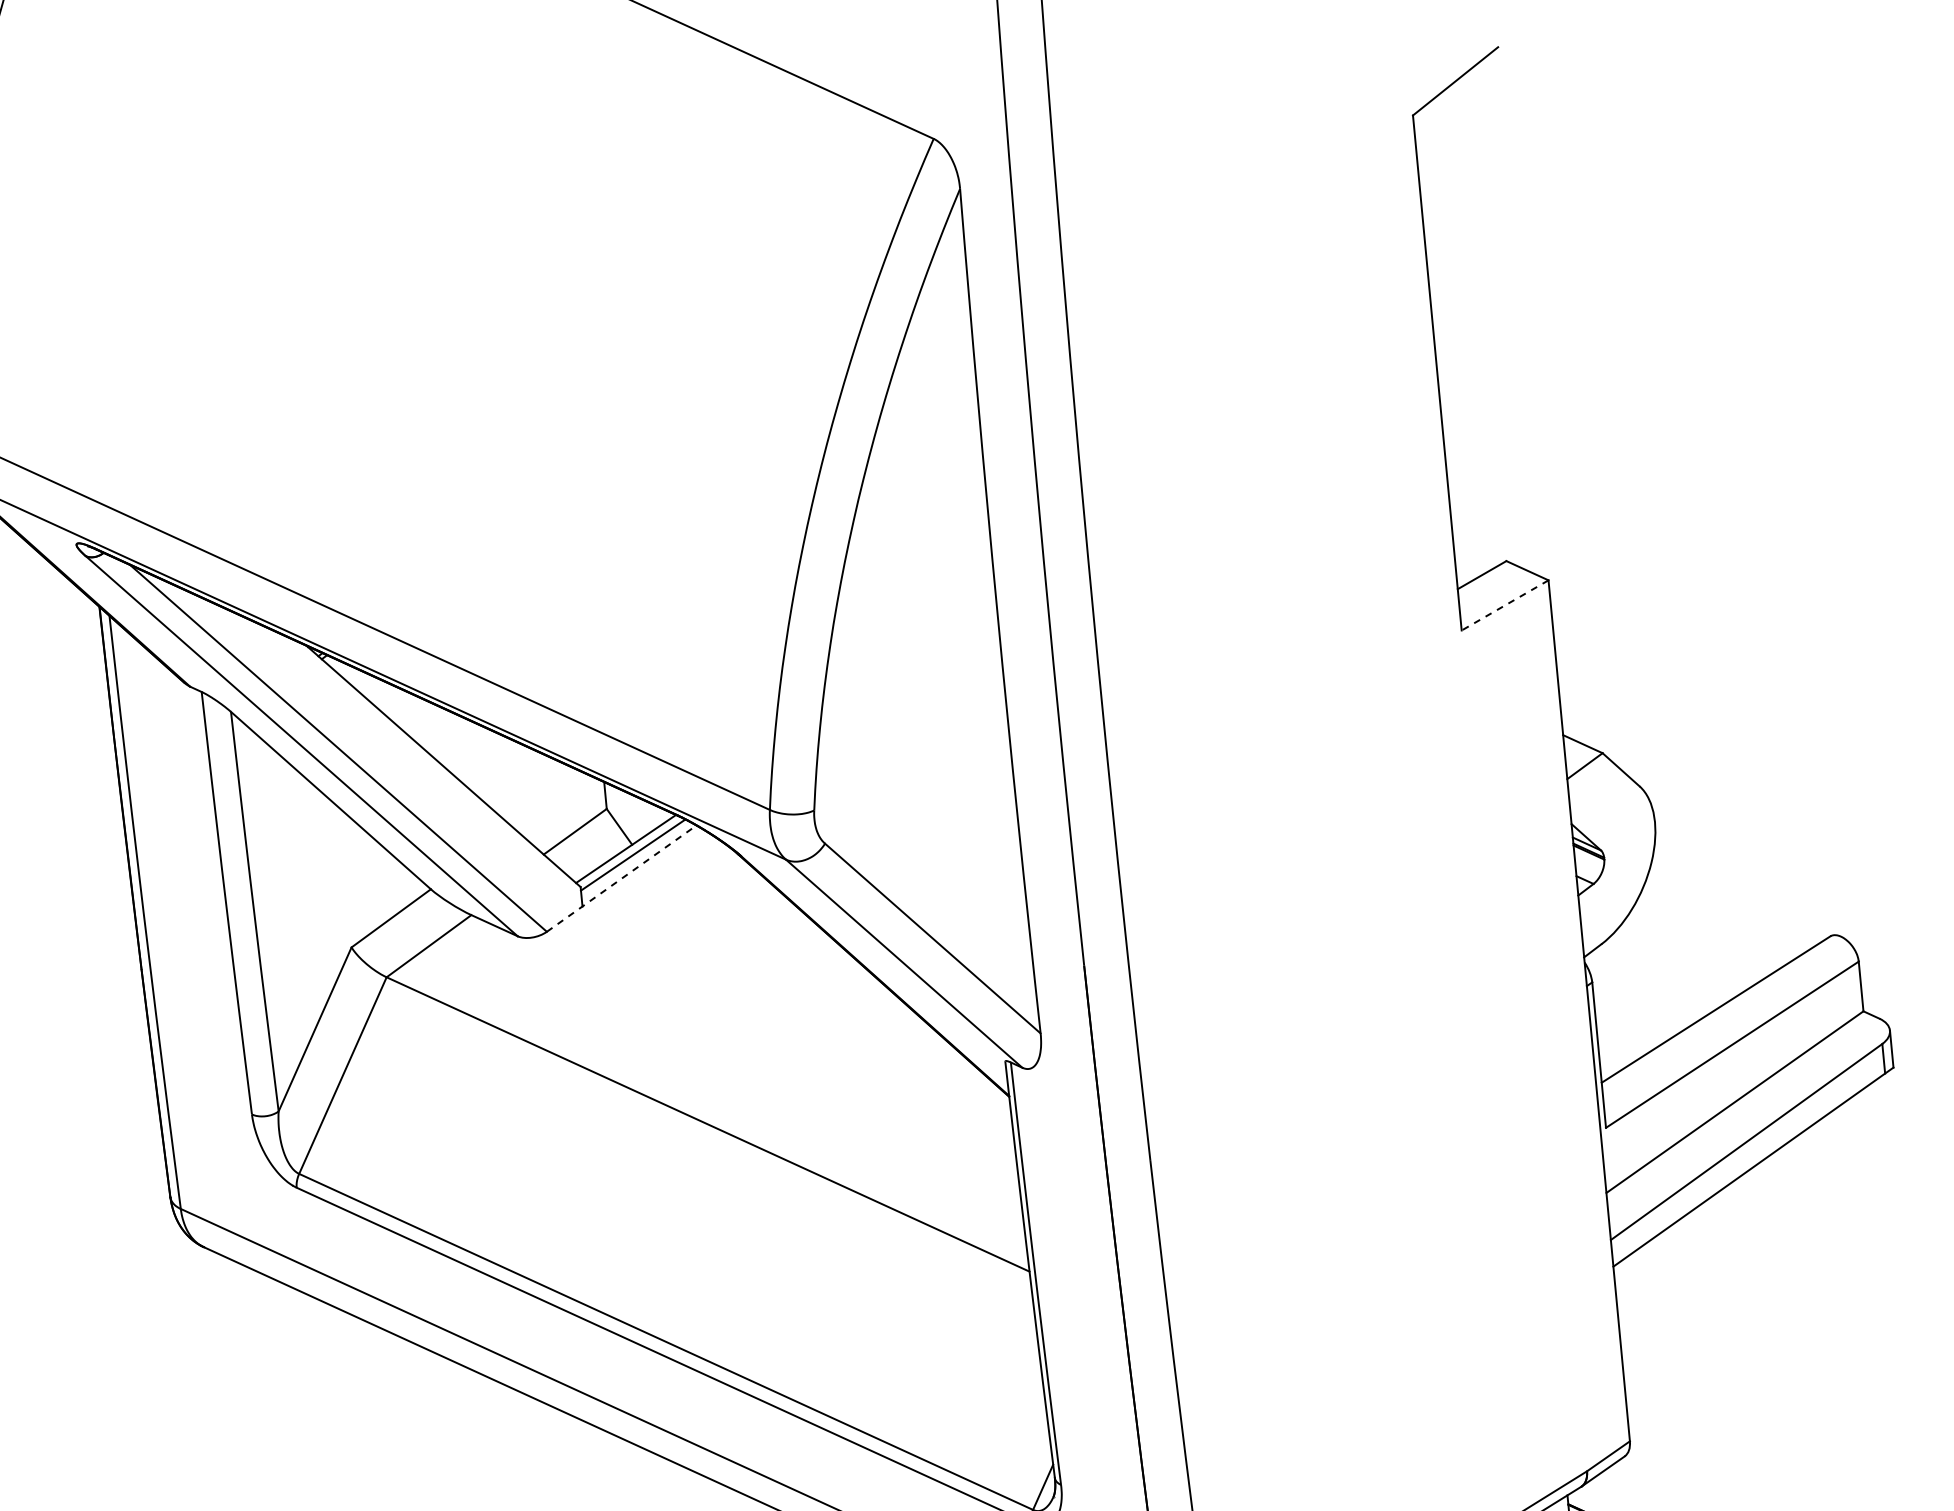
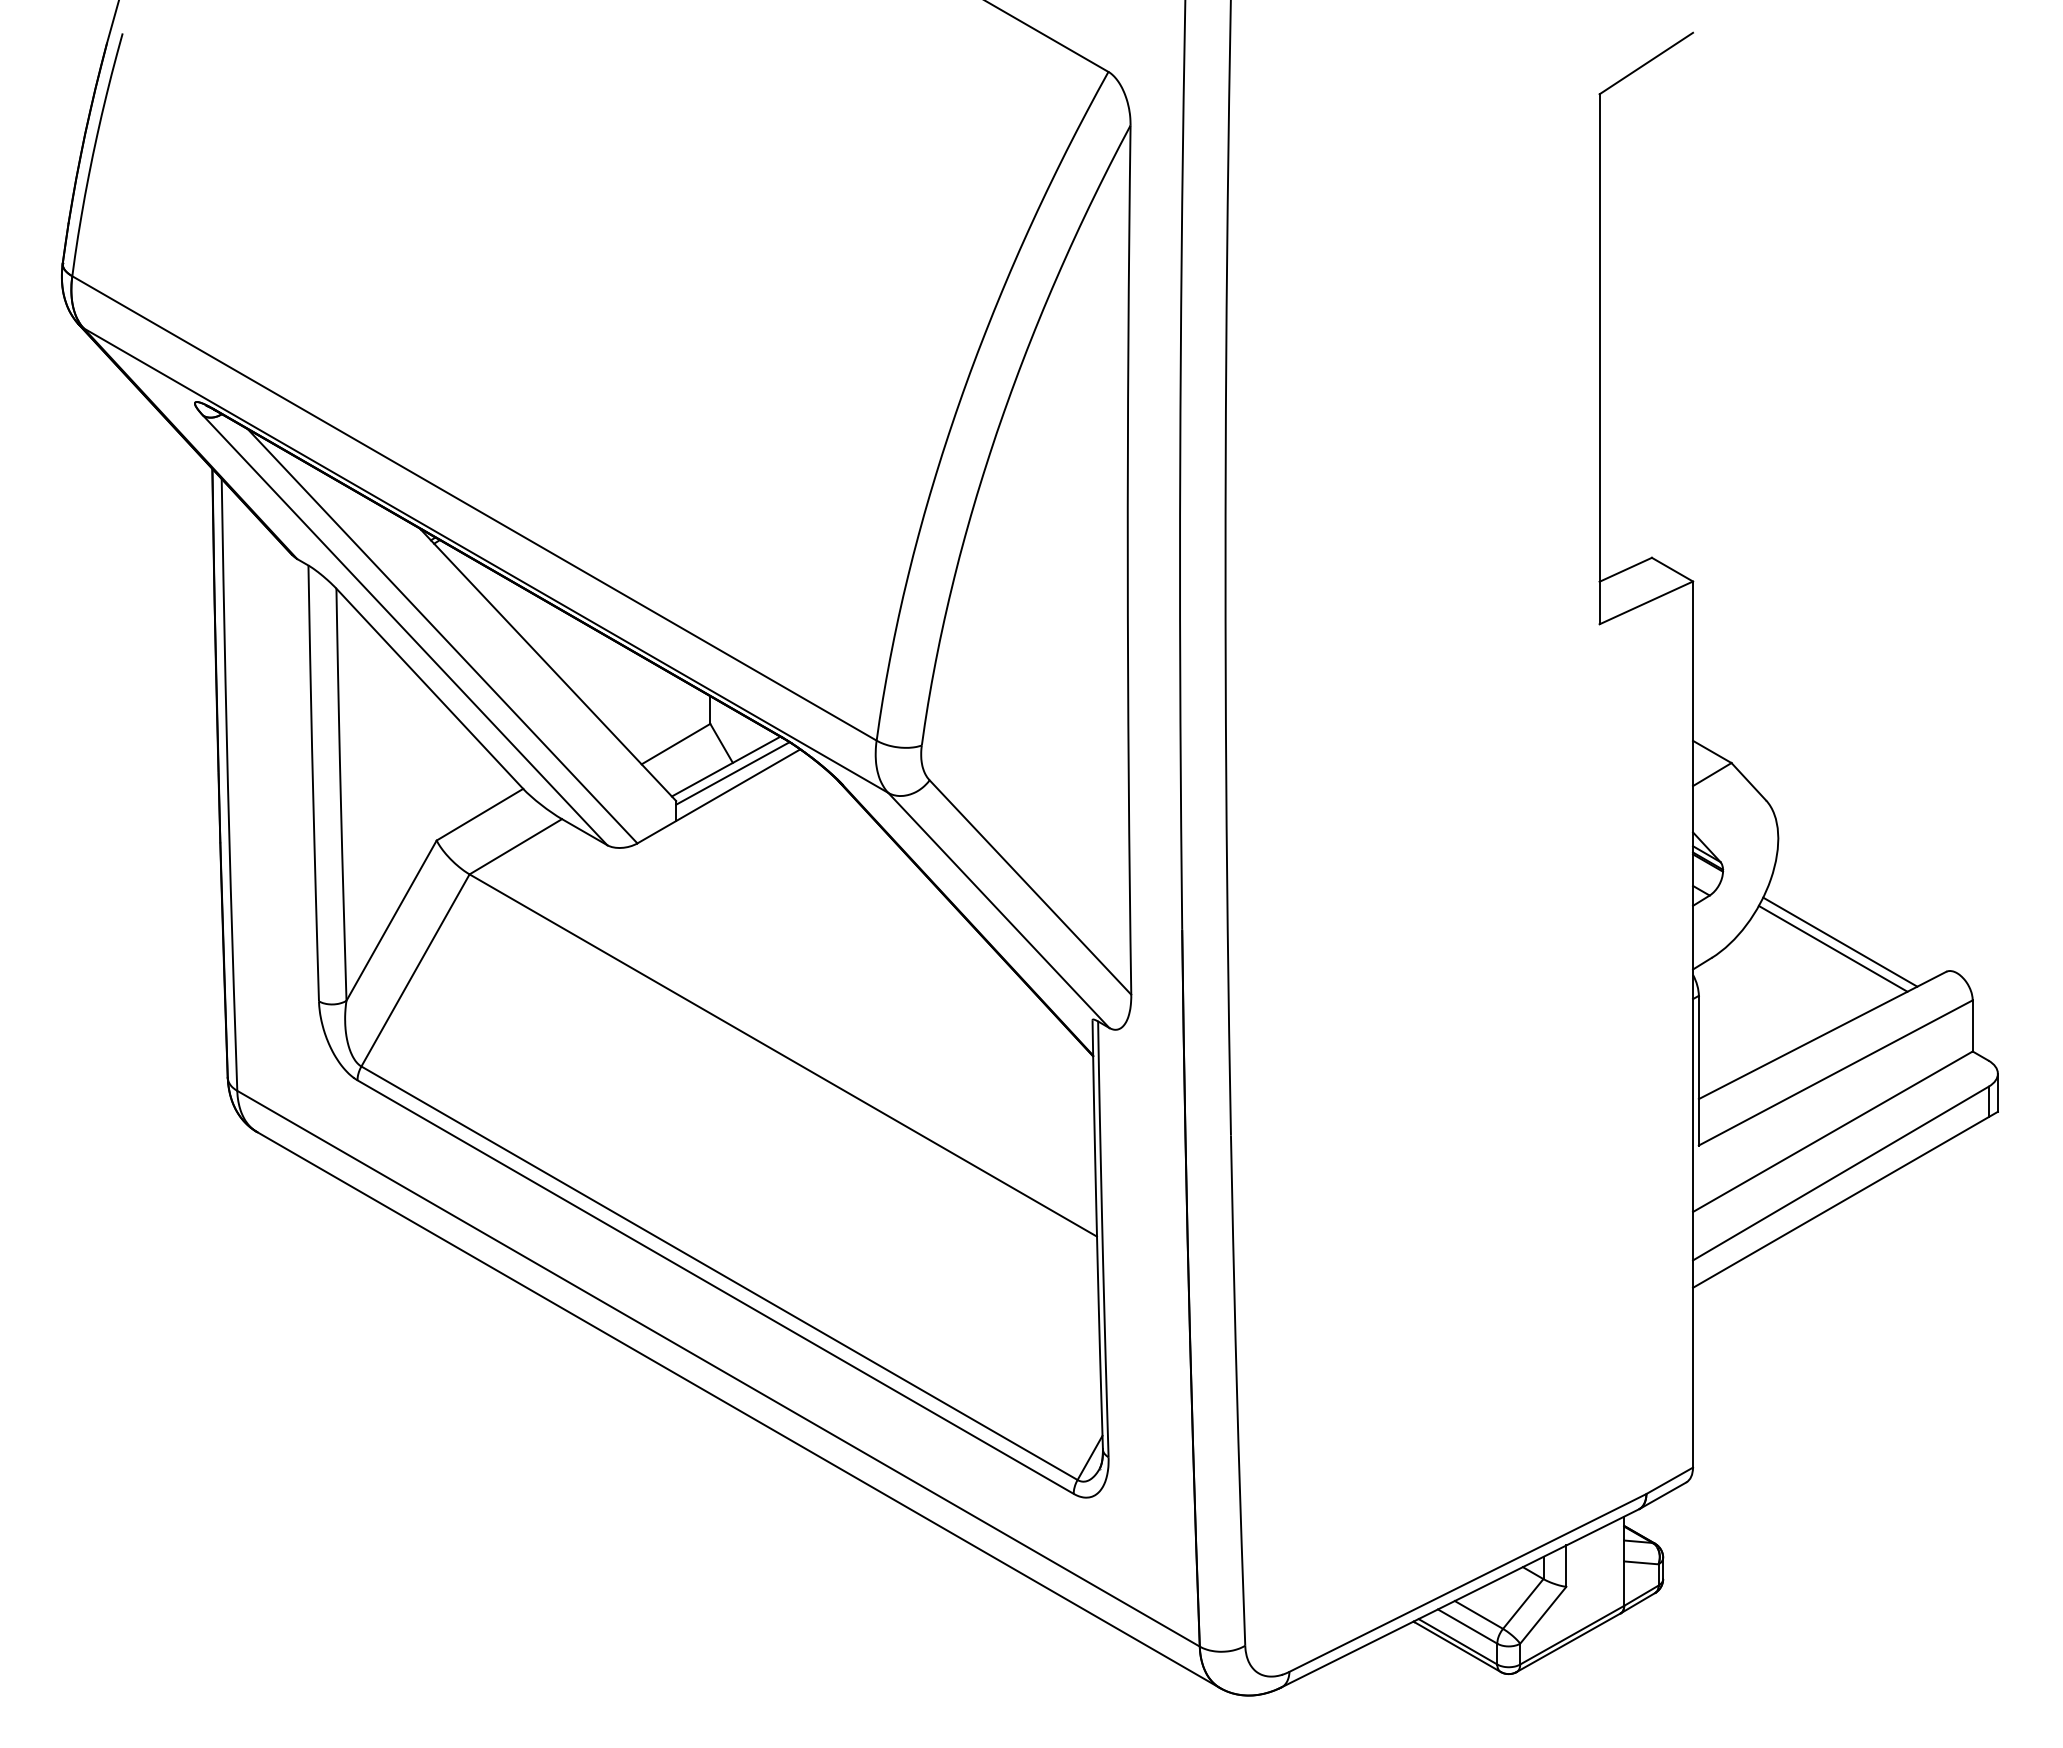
line: (1504, 606) -> (1645, 603), dashed -> solid
line: (622, 878) -> (719, 796), dashed -> solid
line: (1724, 916) -> (1840, 941), added
line: (1717, 924) -> (1832, 948), added

